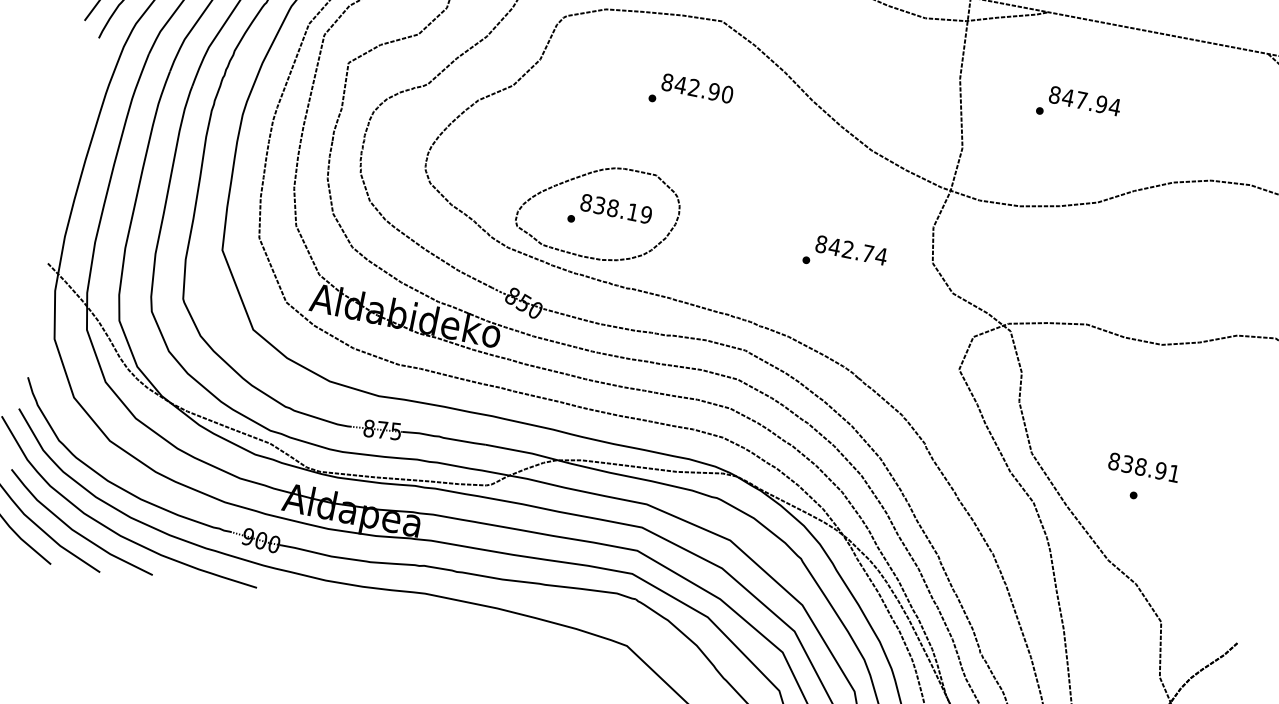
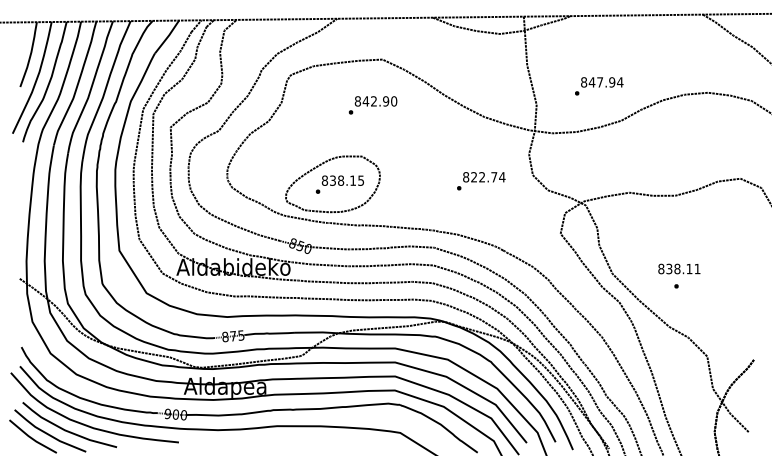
text: (1079, 107) -> (599, 86), moved
text: (646, 214) -> (361, 180), 838.19 -> 838.15
text: (833, 247) -> (473, 177), 842.74 -> 822.74
text: (1161, 470) -> (689, 268), 838.91 -> 838.11

